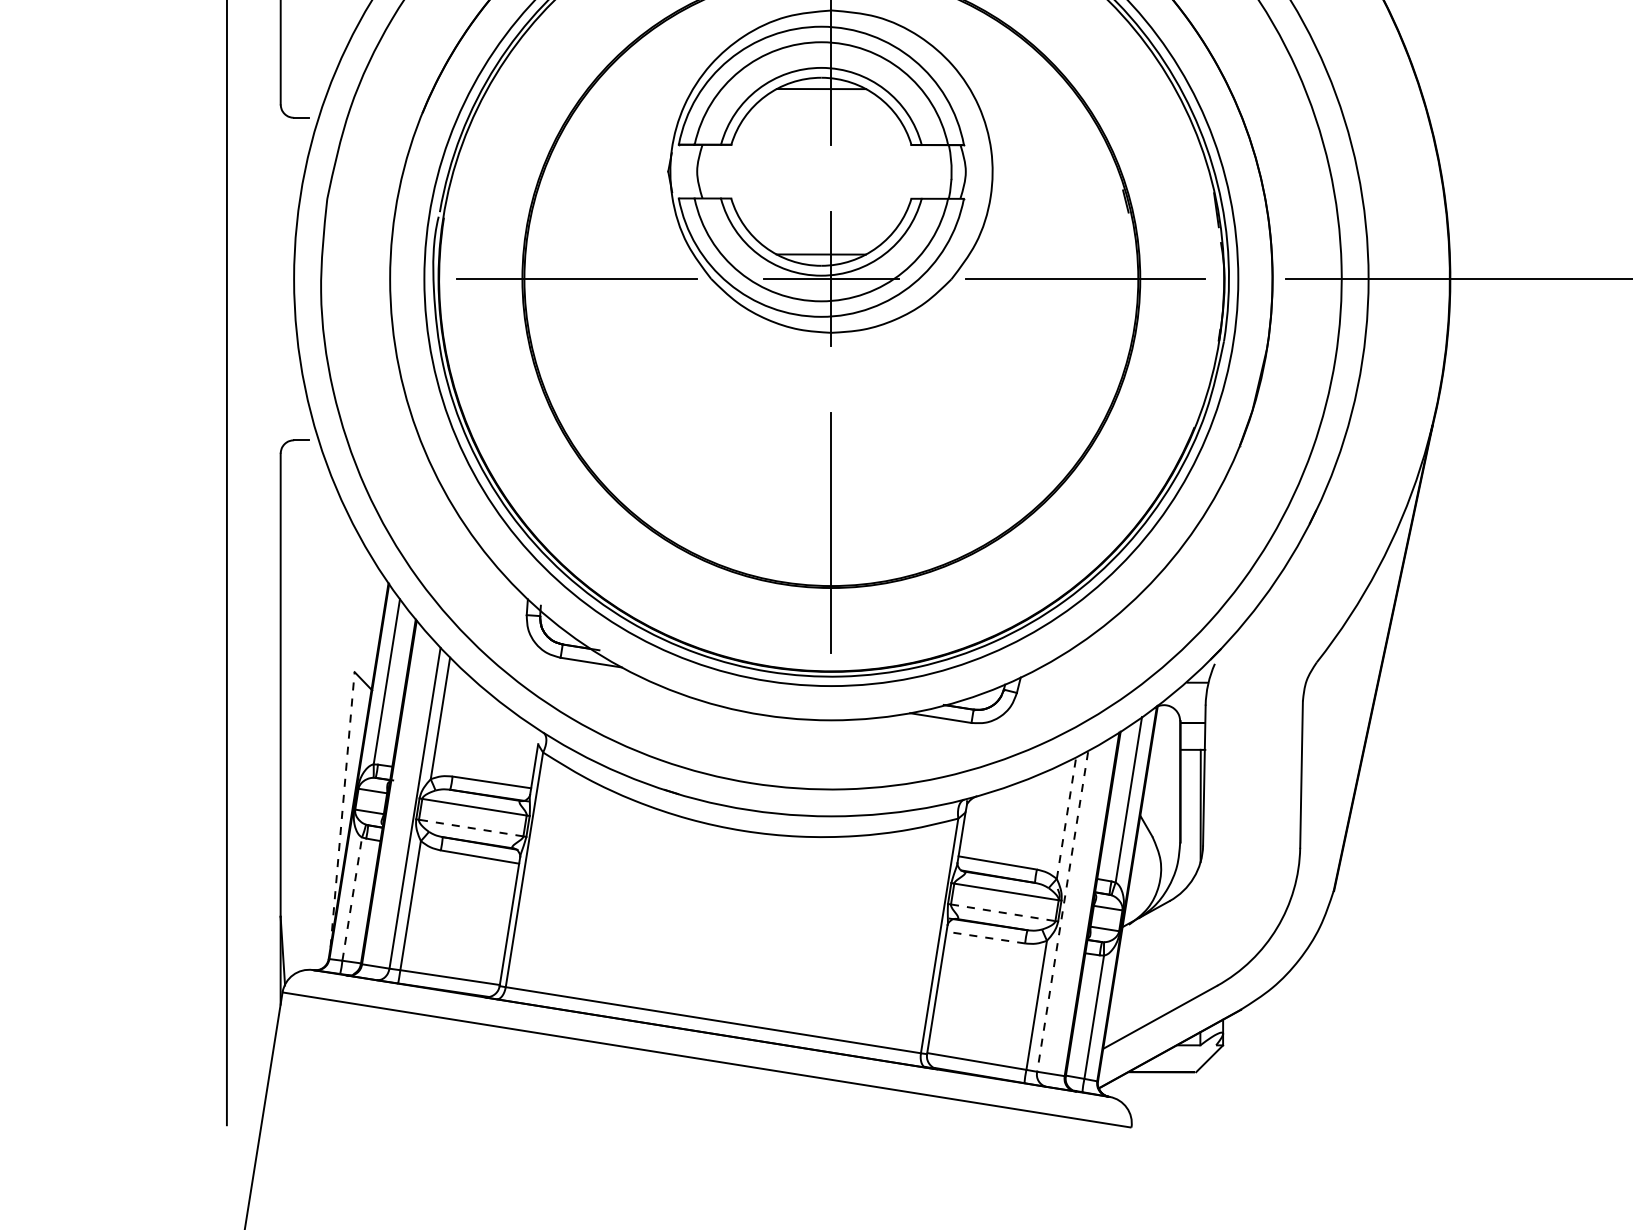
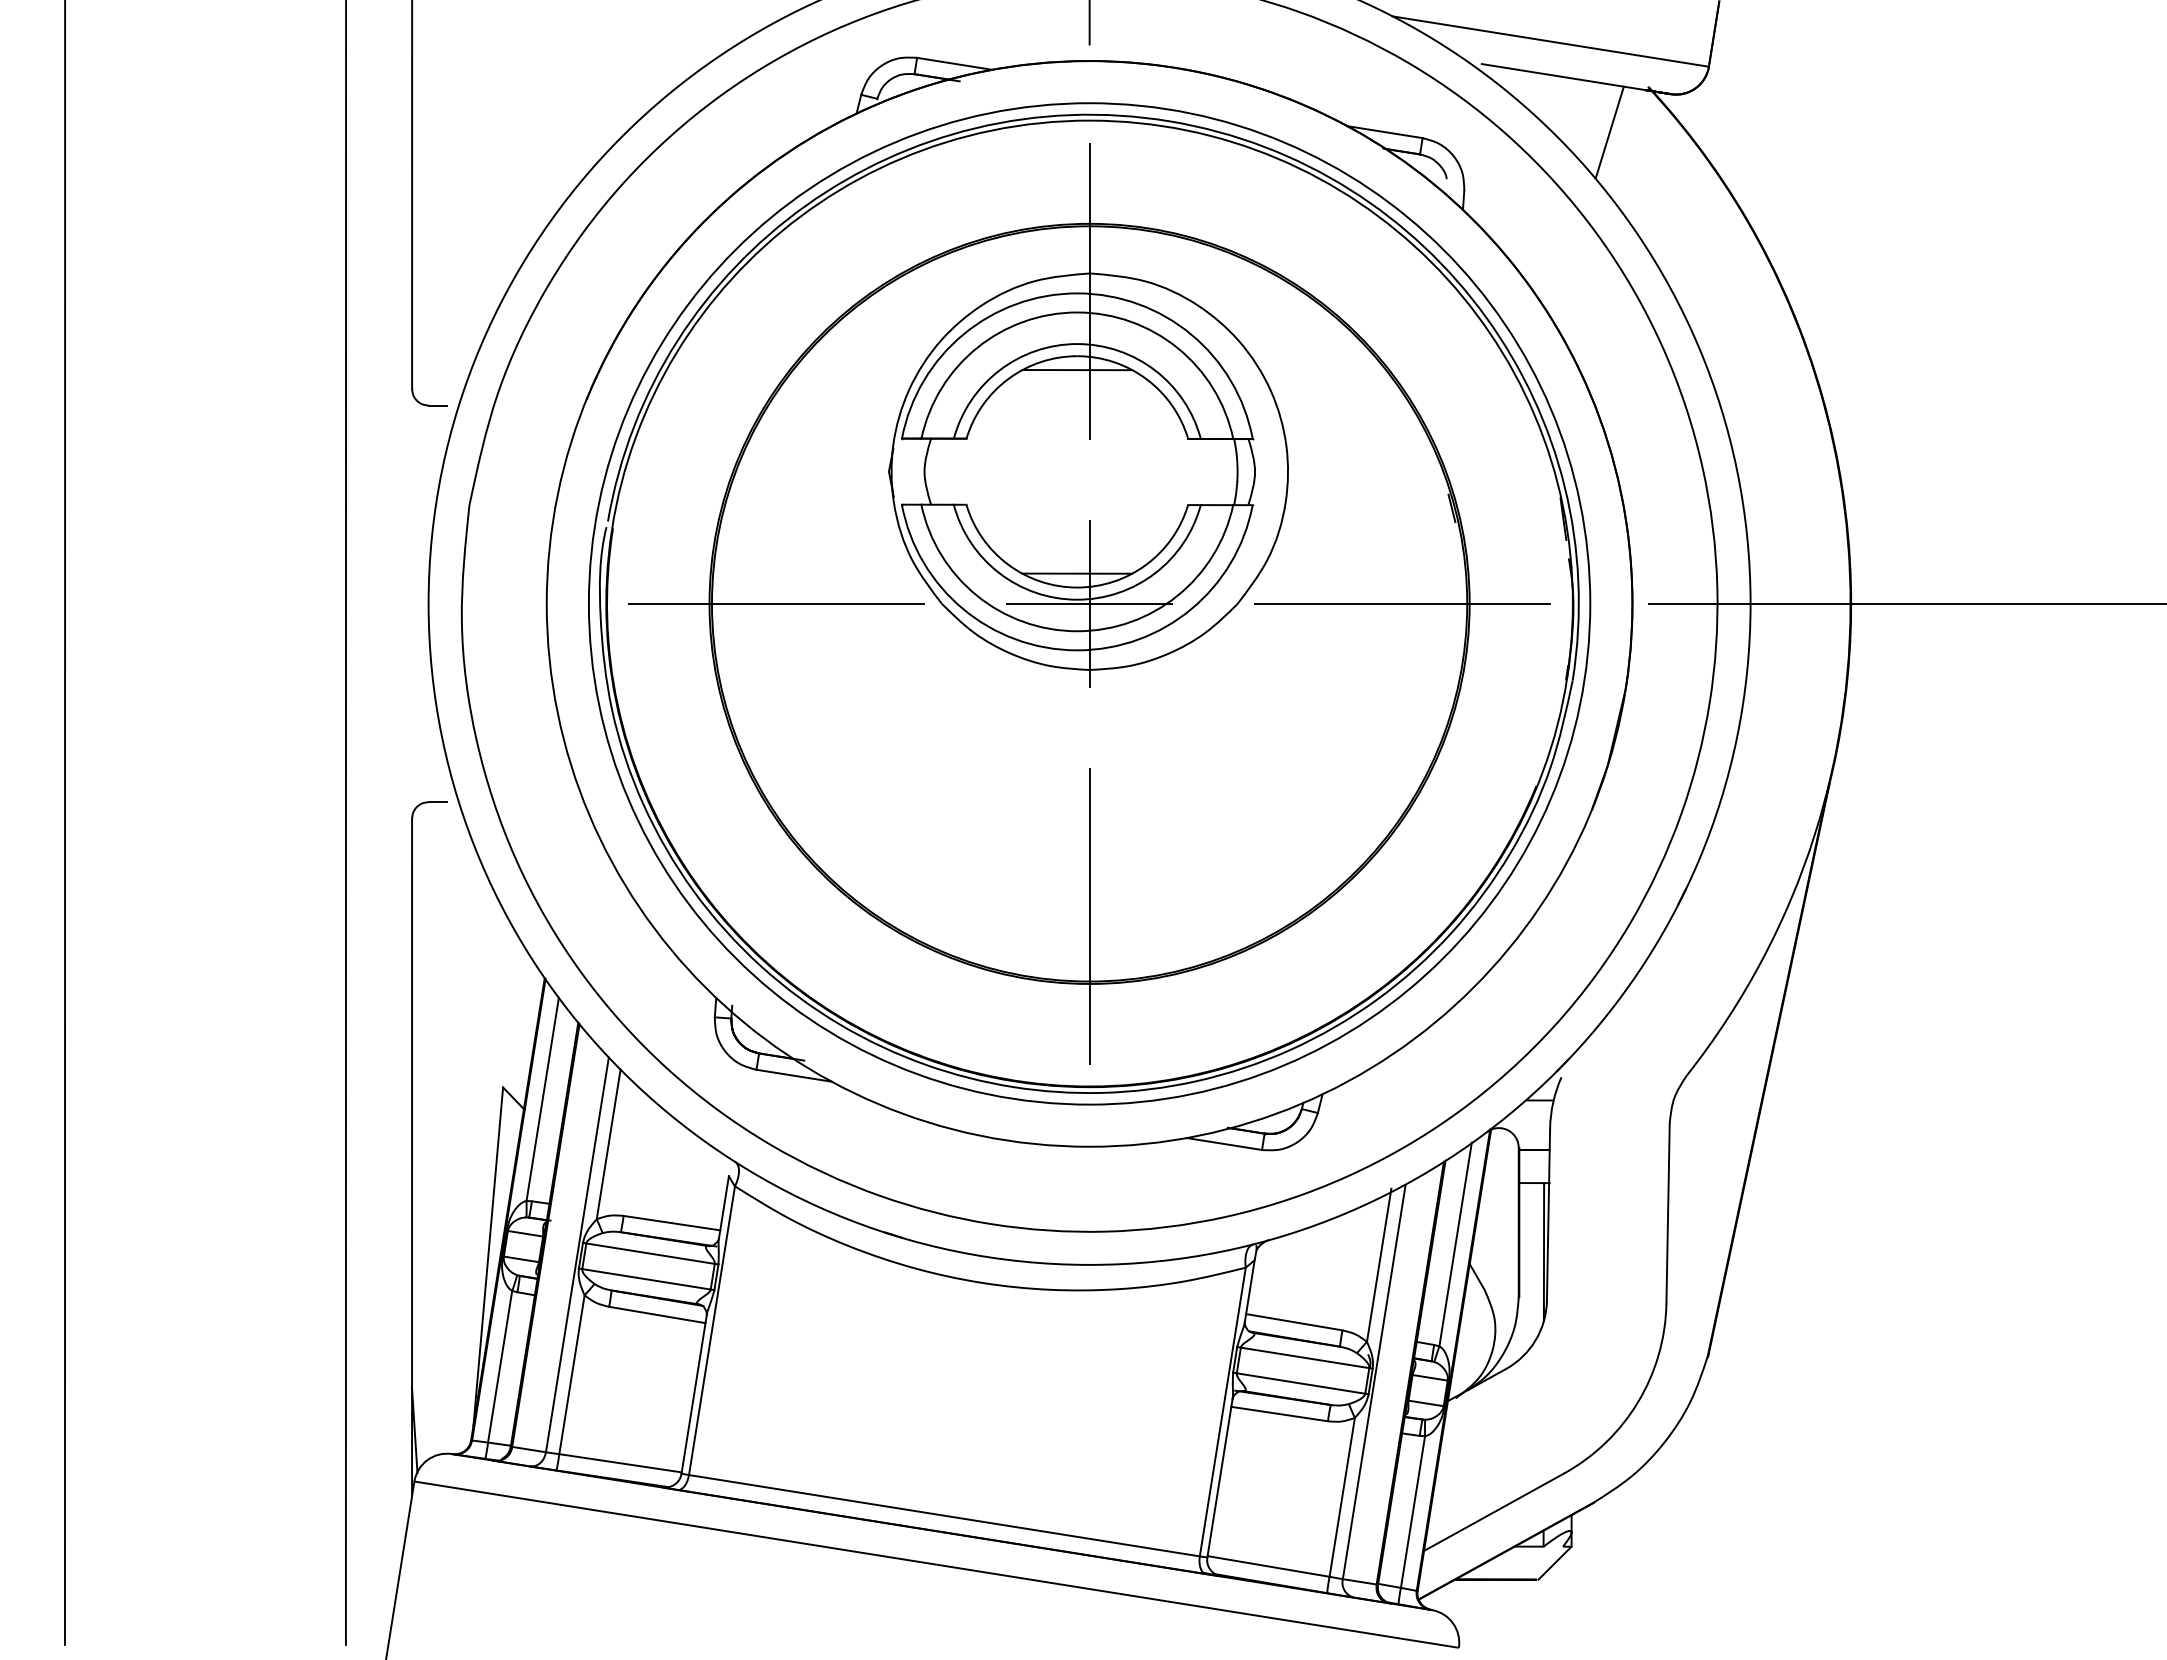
line: (342, 809) -> (488, 1256), dashed -> solid
line: (1066, 816) -> (1379, 1265), dashed -> solid
line: (471, 828) -> (646, 1279), dashed -> solid
line: (352, 898) -> (500, 1366), dashed -> solid
line: (1003, 912) -> (1301, 1383), dashed -> solid
line: (1062, 912) -> (1374, 1383), dashed -> solid
line: (985, 937) -> (1279, 1414), dashed -> solid

